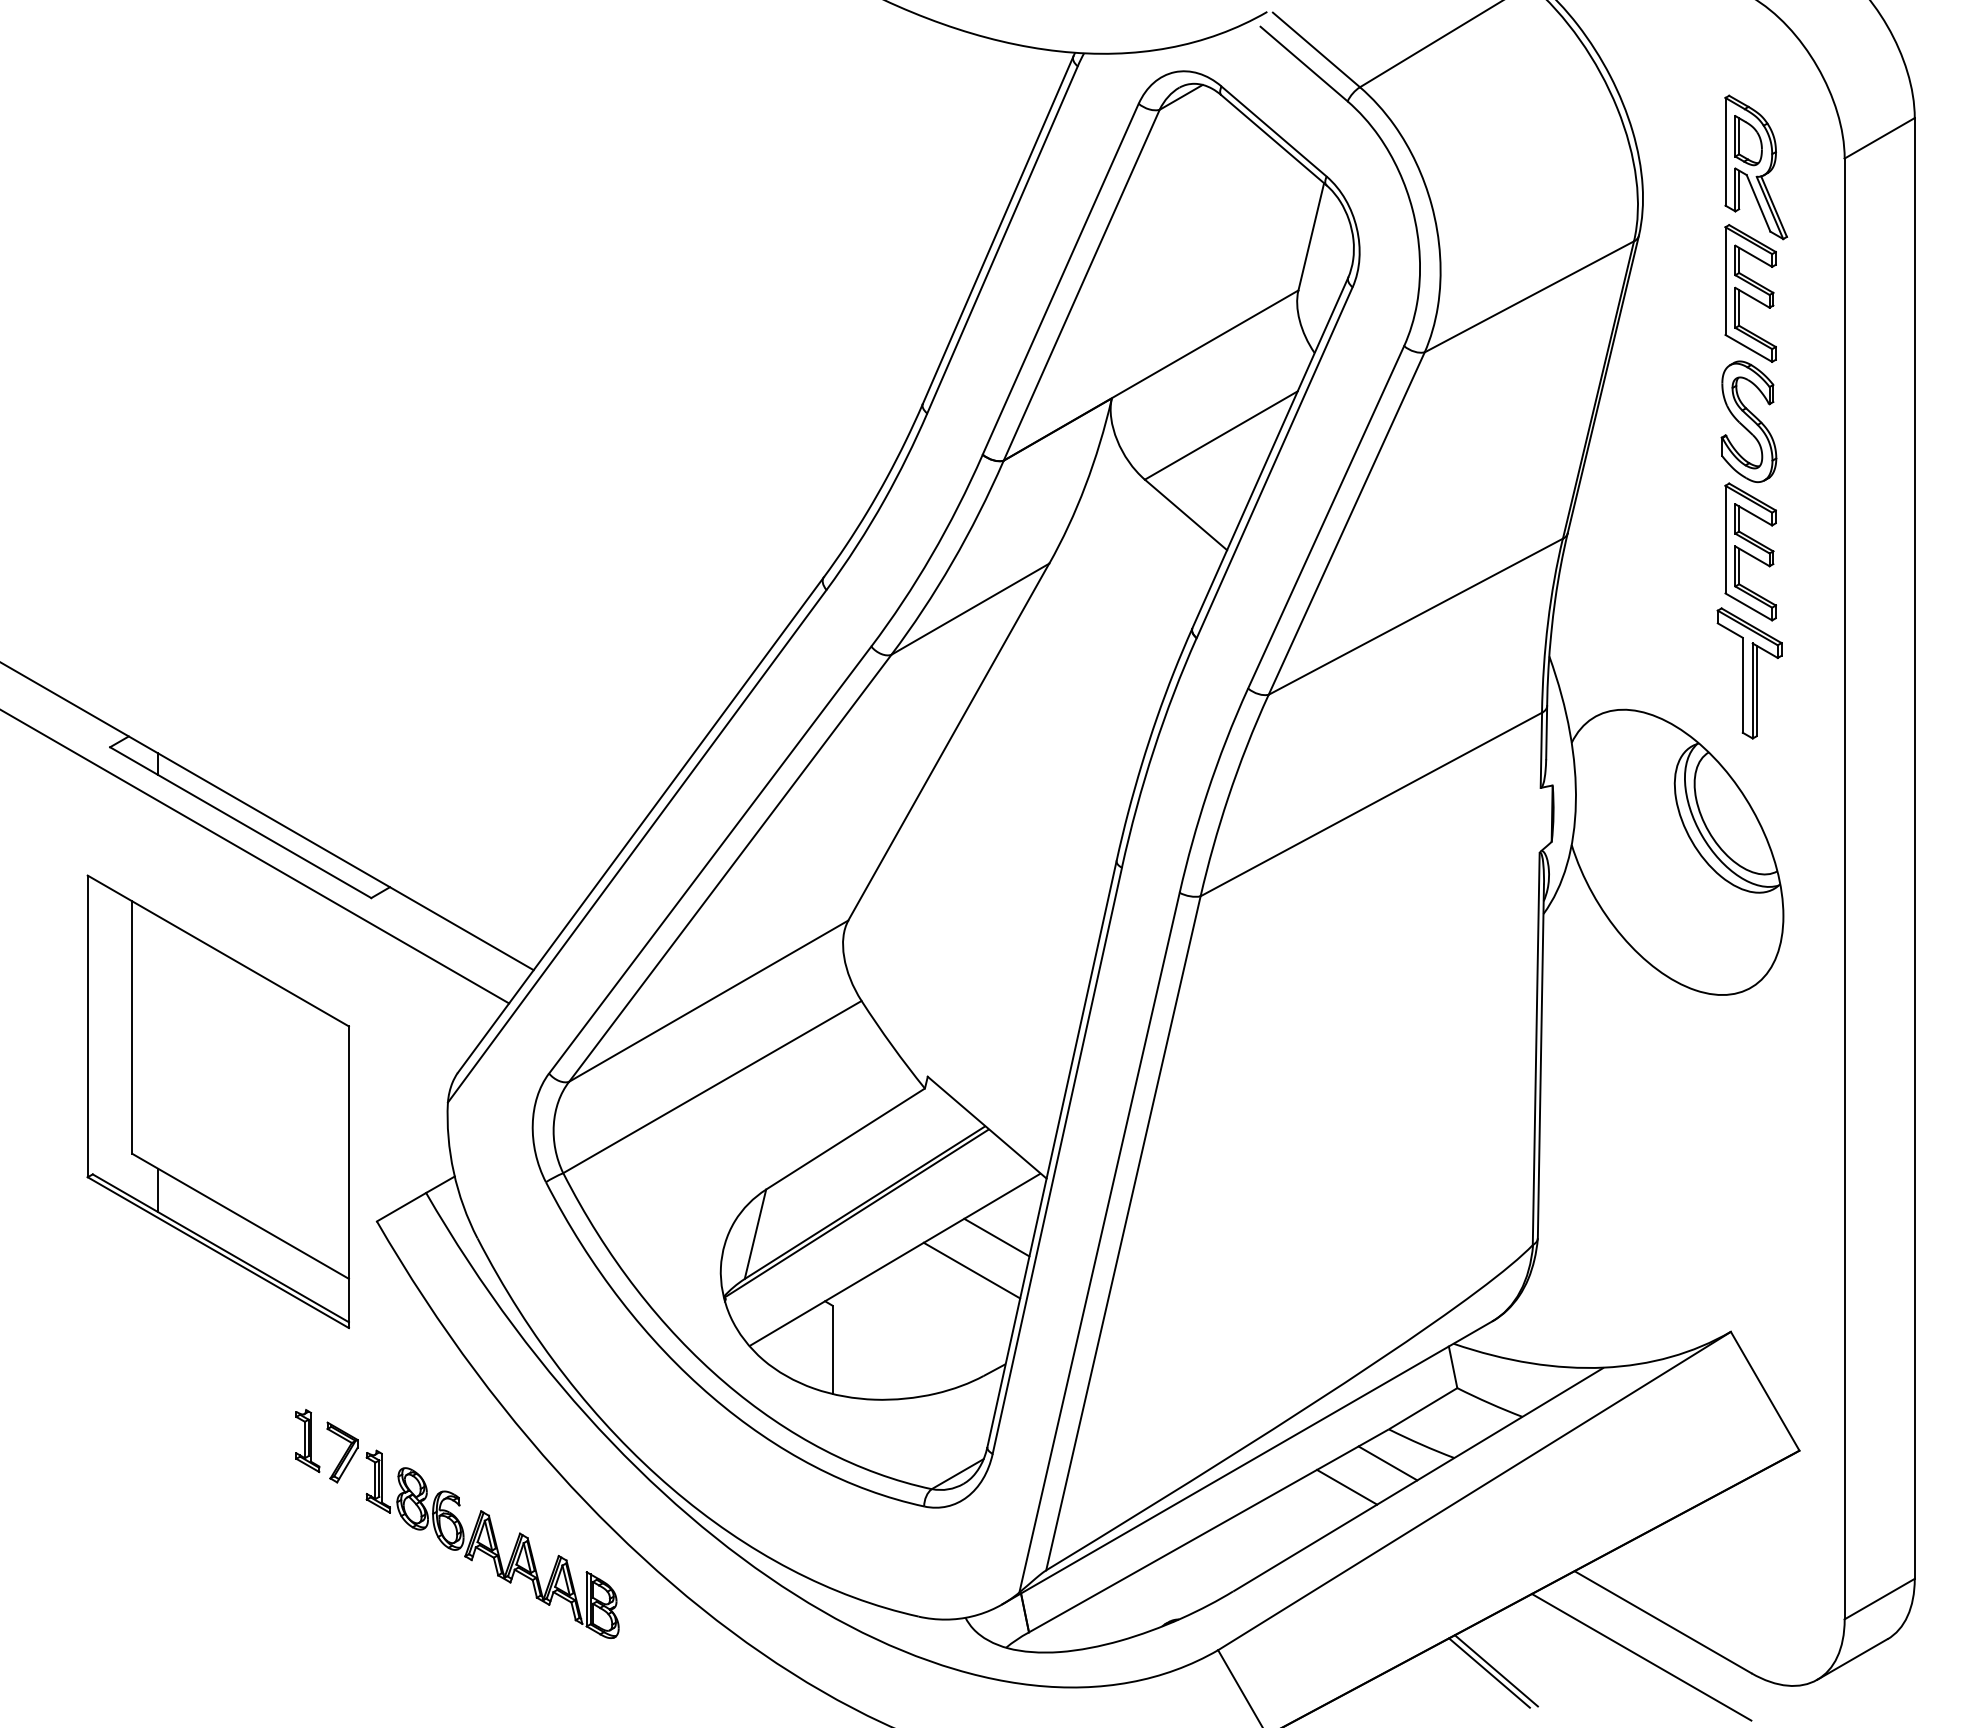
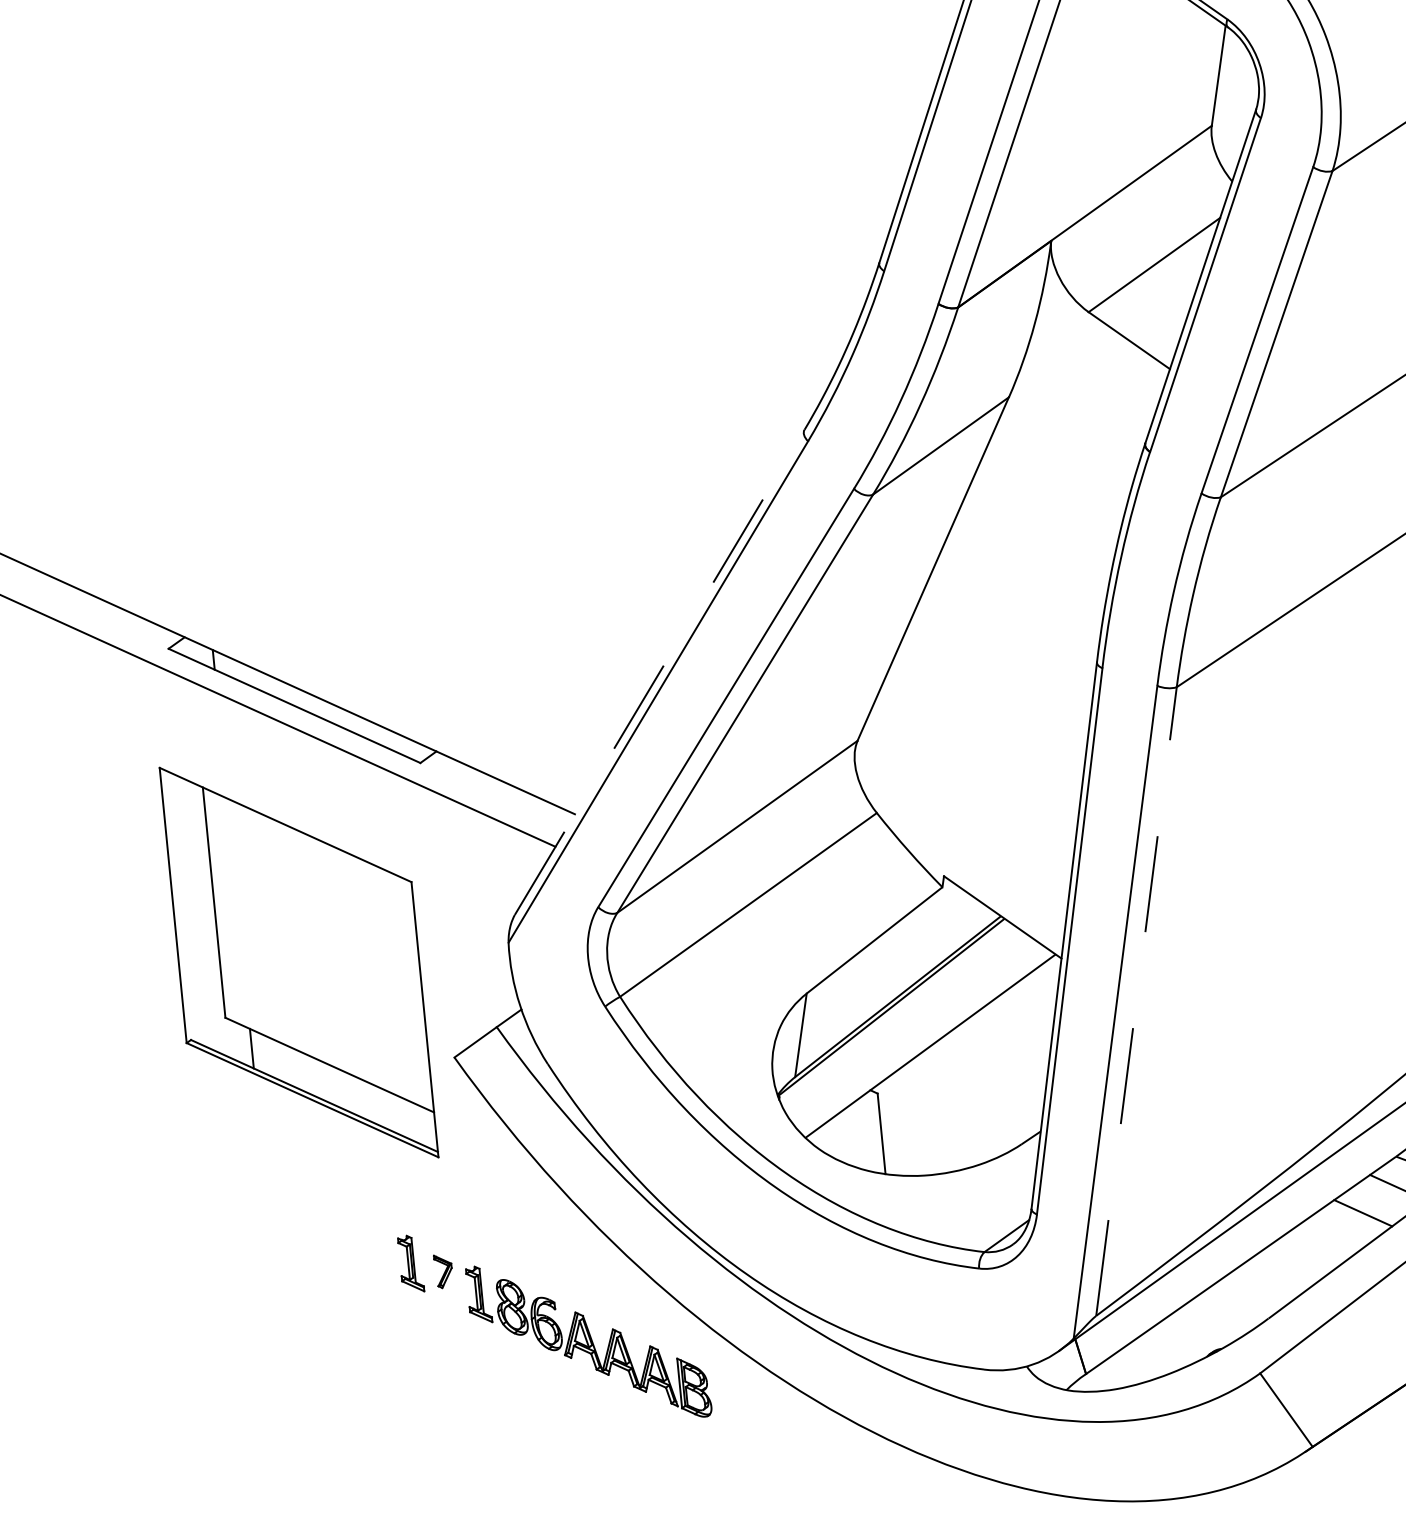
line: (641, 824) -> (660, 671), solid -> dashed
line: (1123, 1233) -> (1136, 1001), solid -> dashed
line: (996, 1237) -> (1021, 1016), removed
line: (971, 1270) -> (1001, 1049), removed
part: (342, 1452) -> (443, 1271), size x0.6

